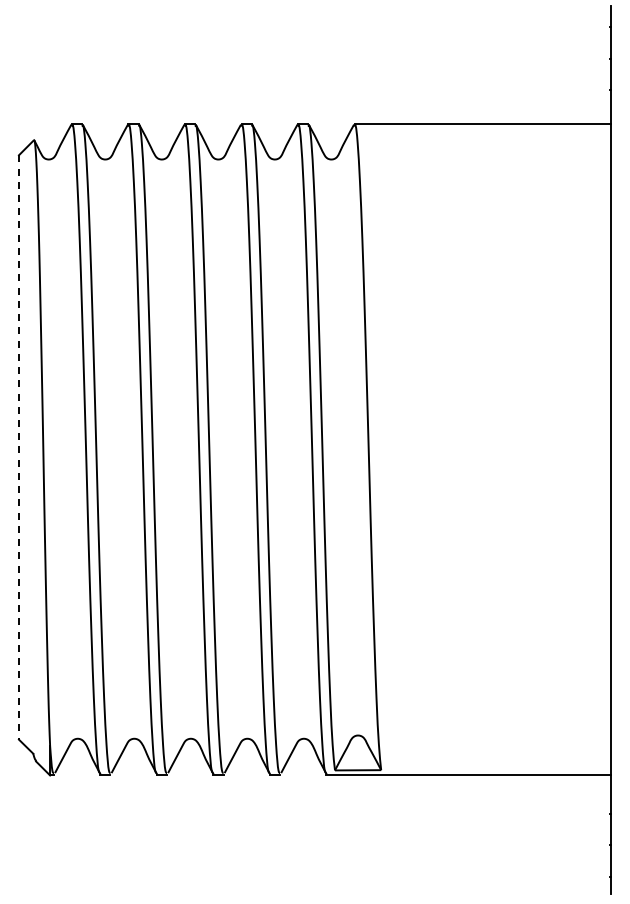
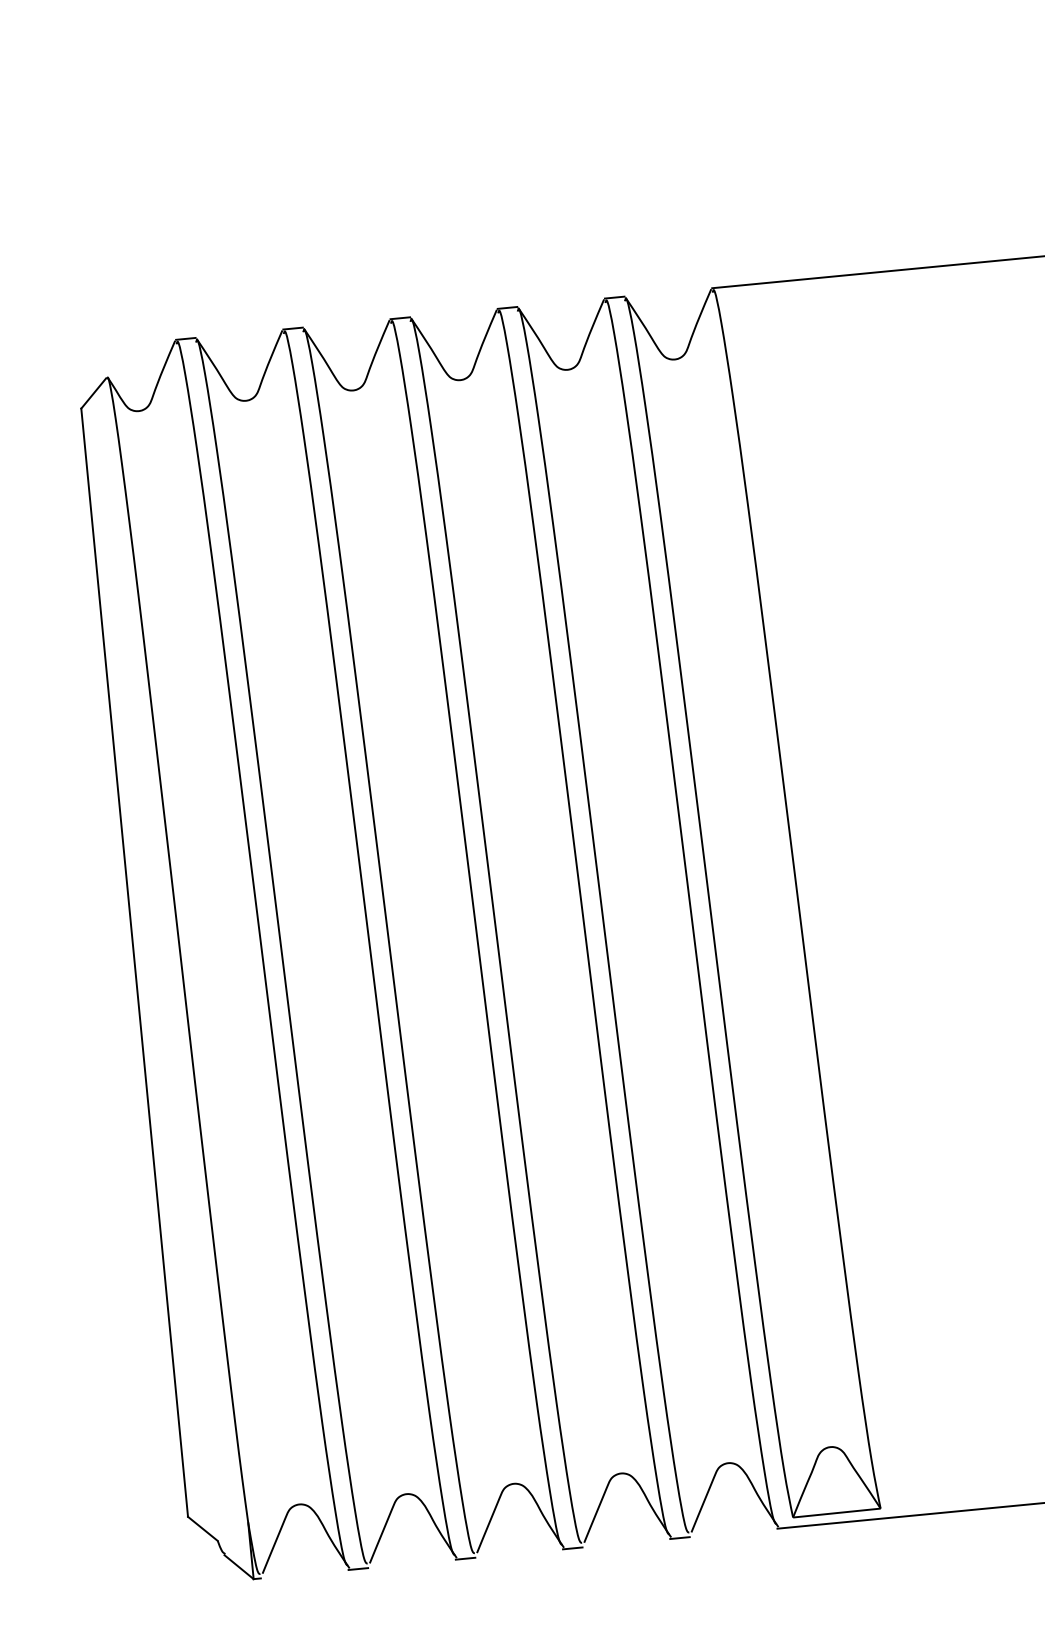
line: (18, 447) -> (133, 962), dashed -> solid

